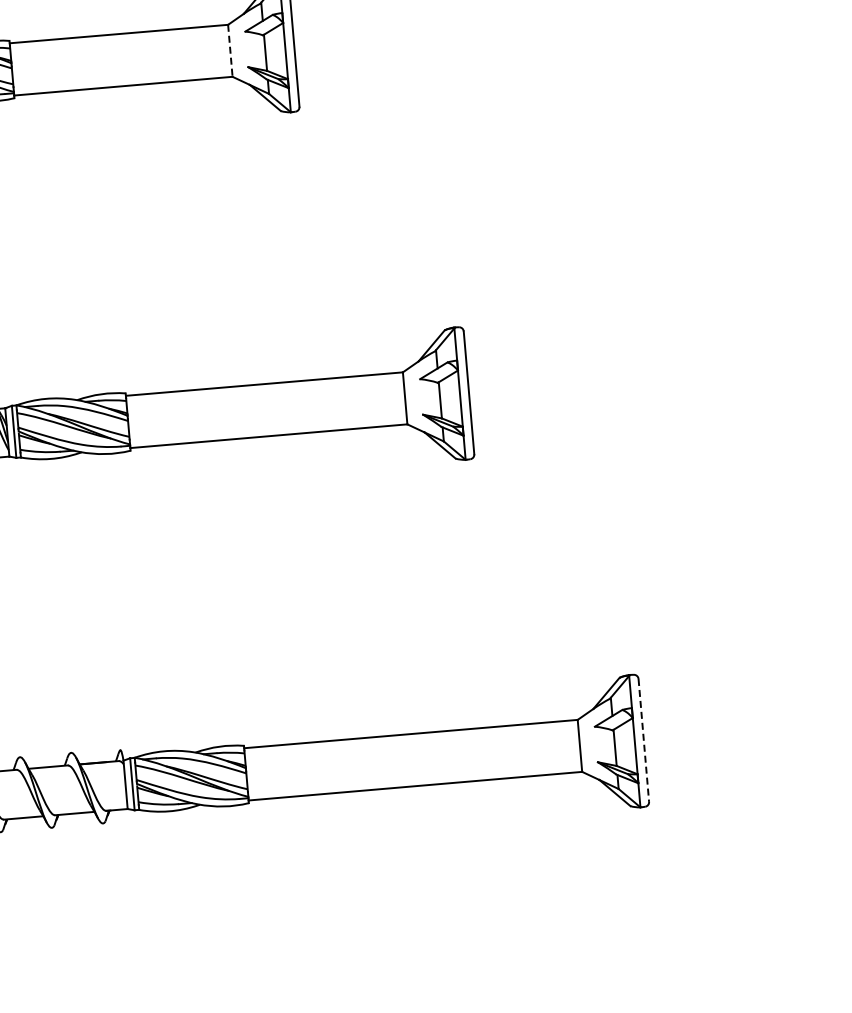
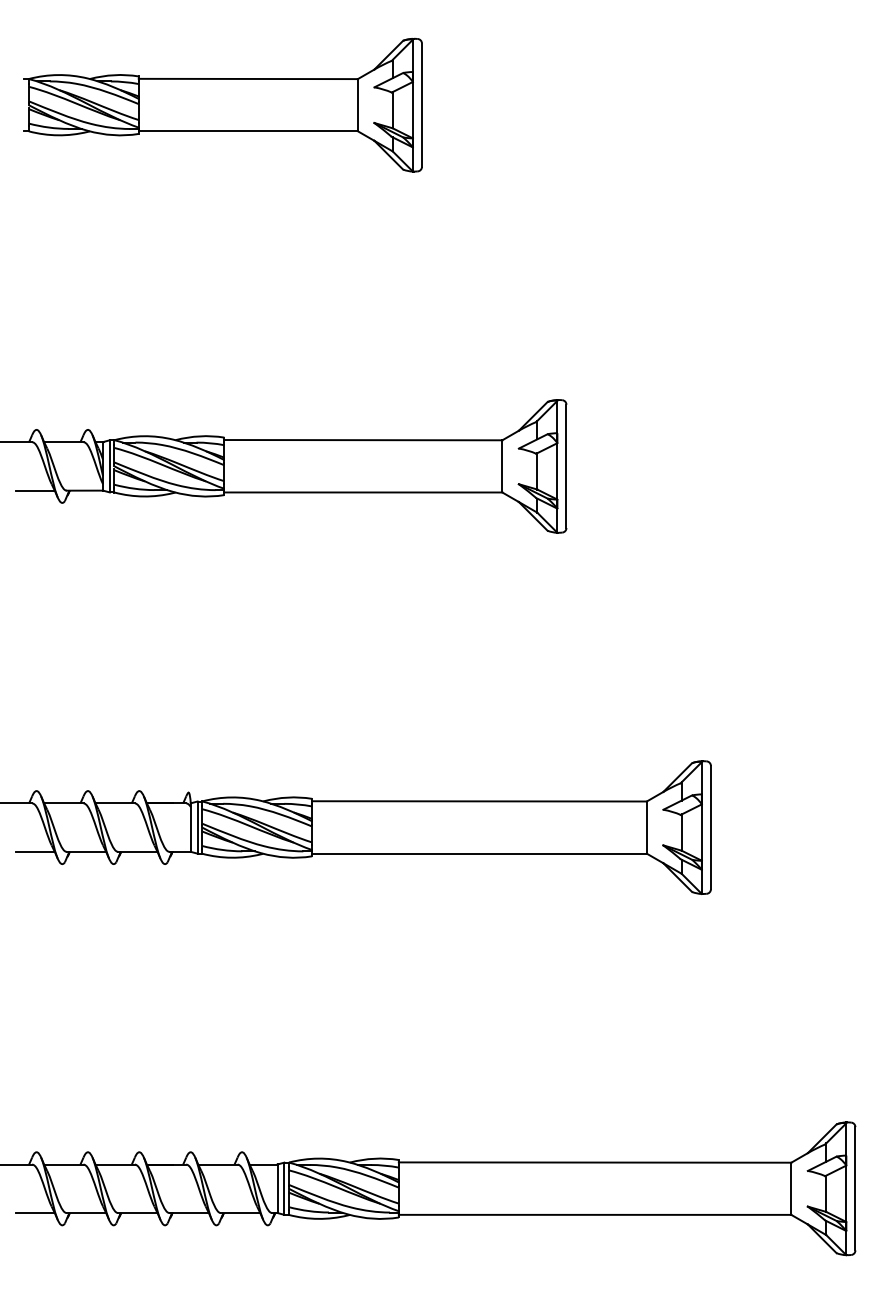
line: (229, 51) -> (357, 105), dashed -> solid
line: (643, 740) -> (710, 827), dashed -> solid

